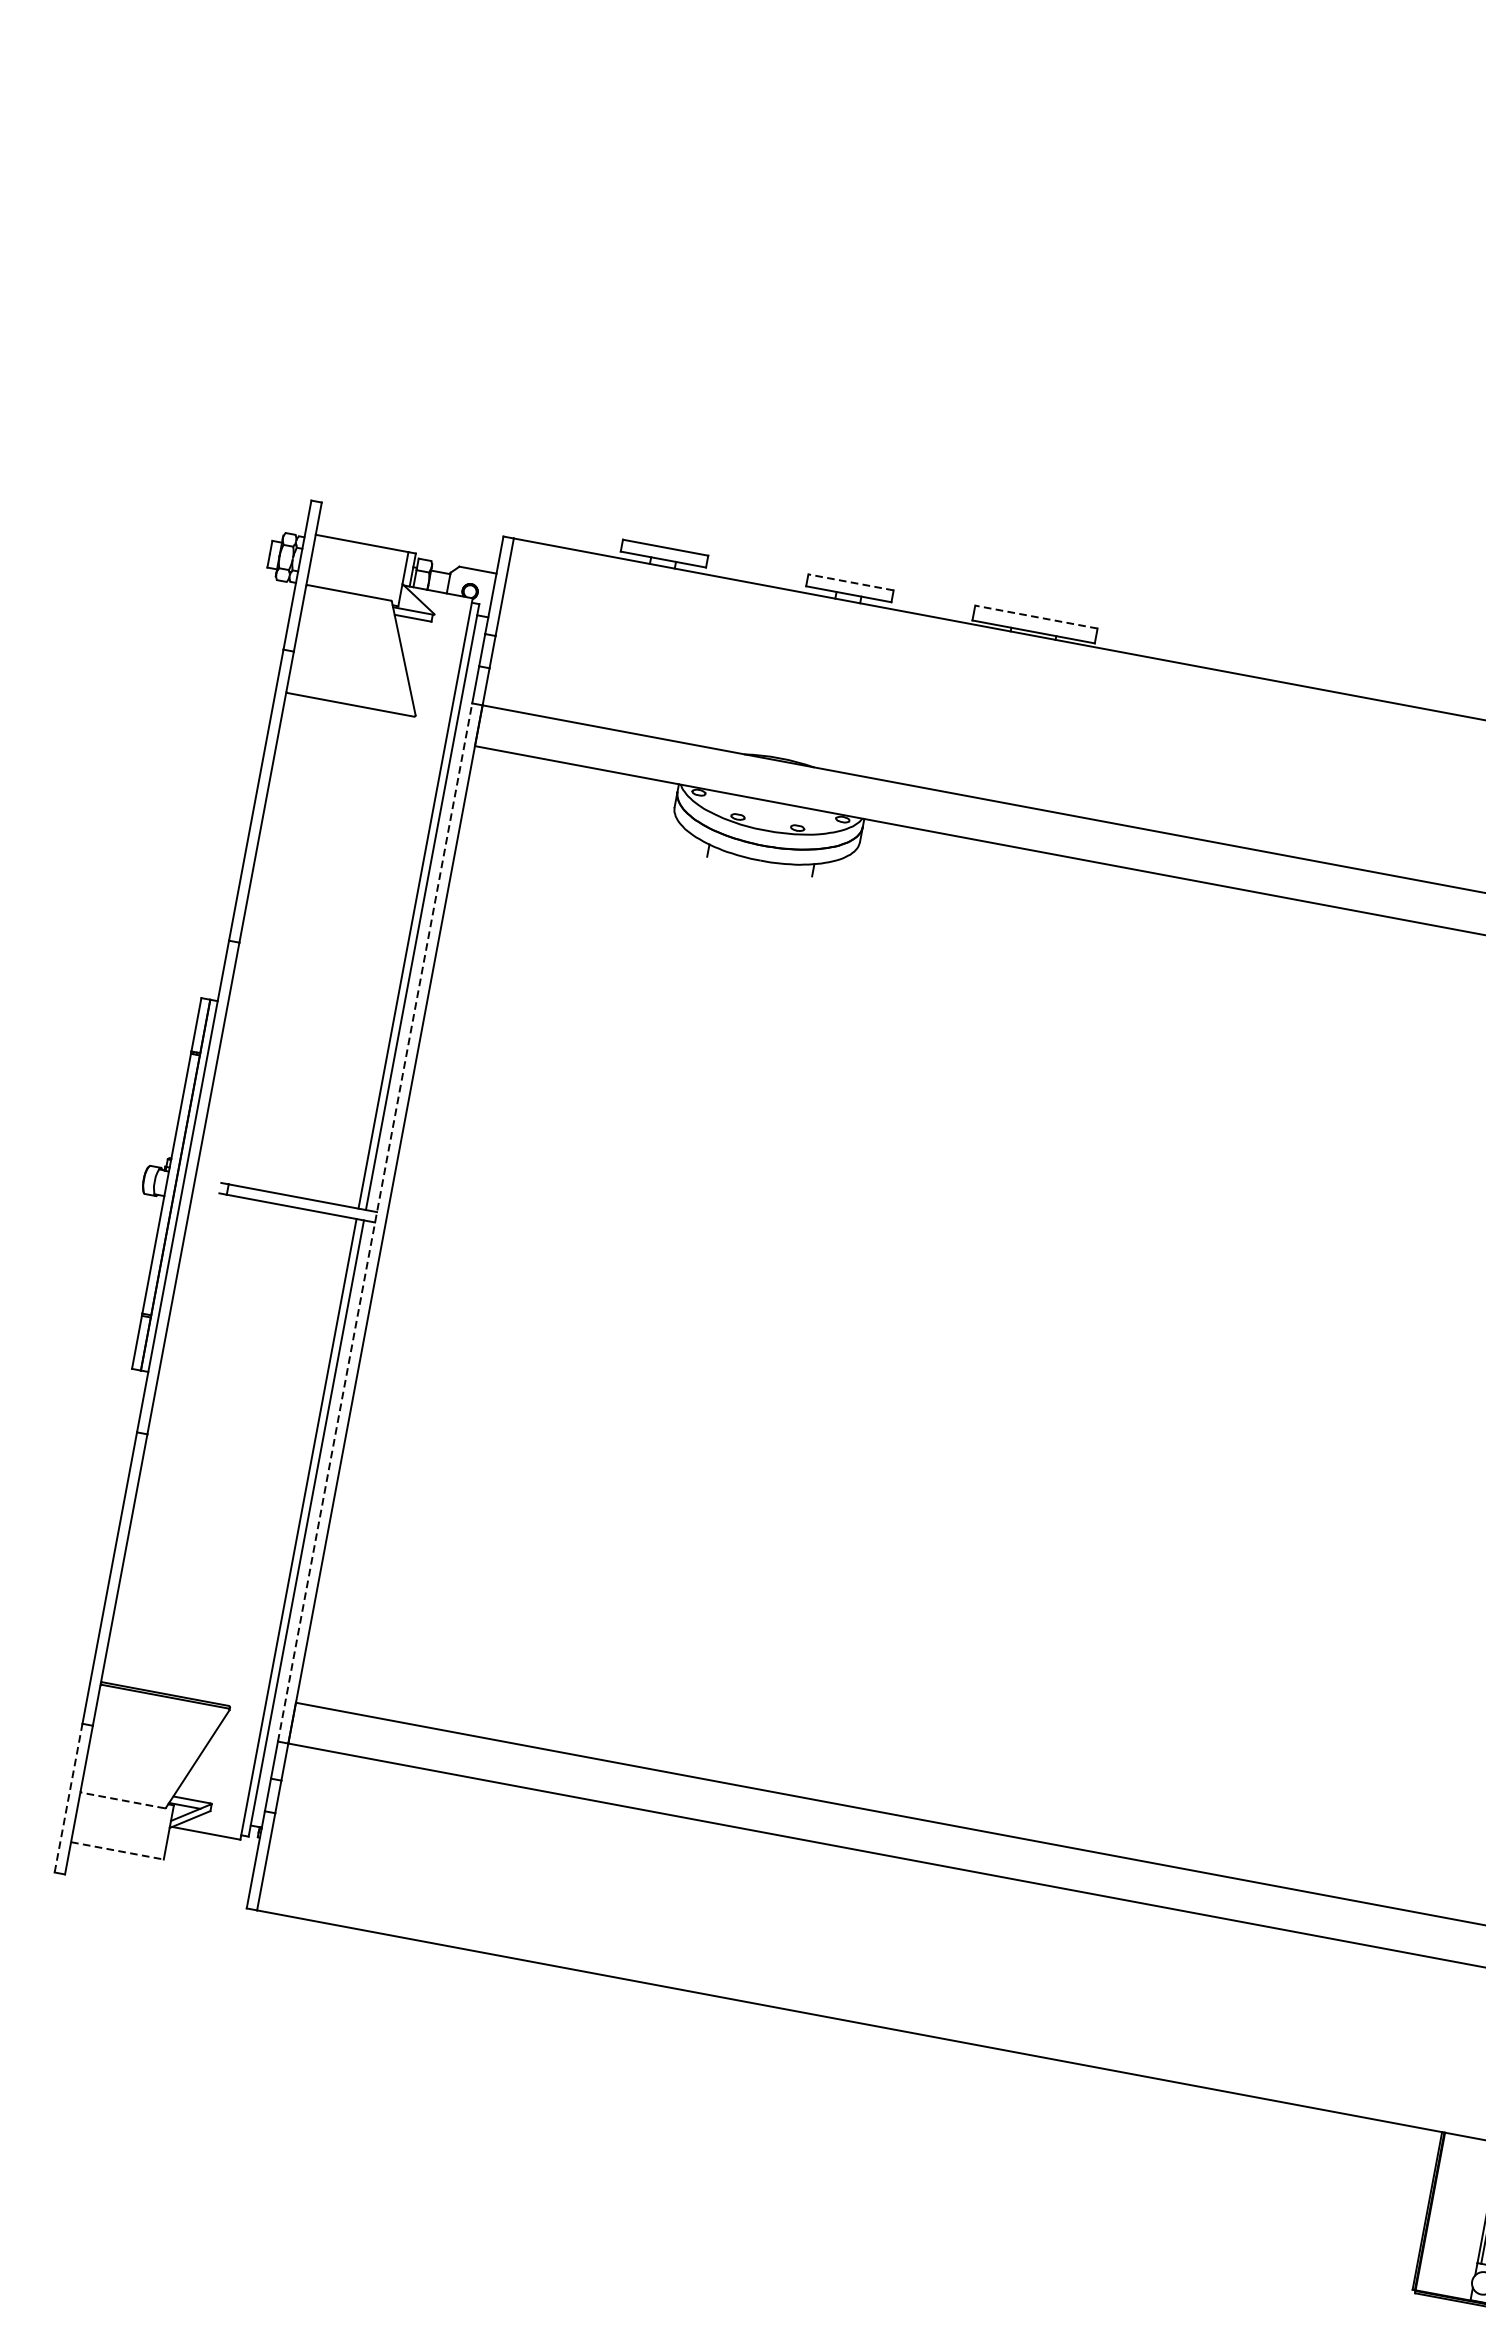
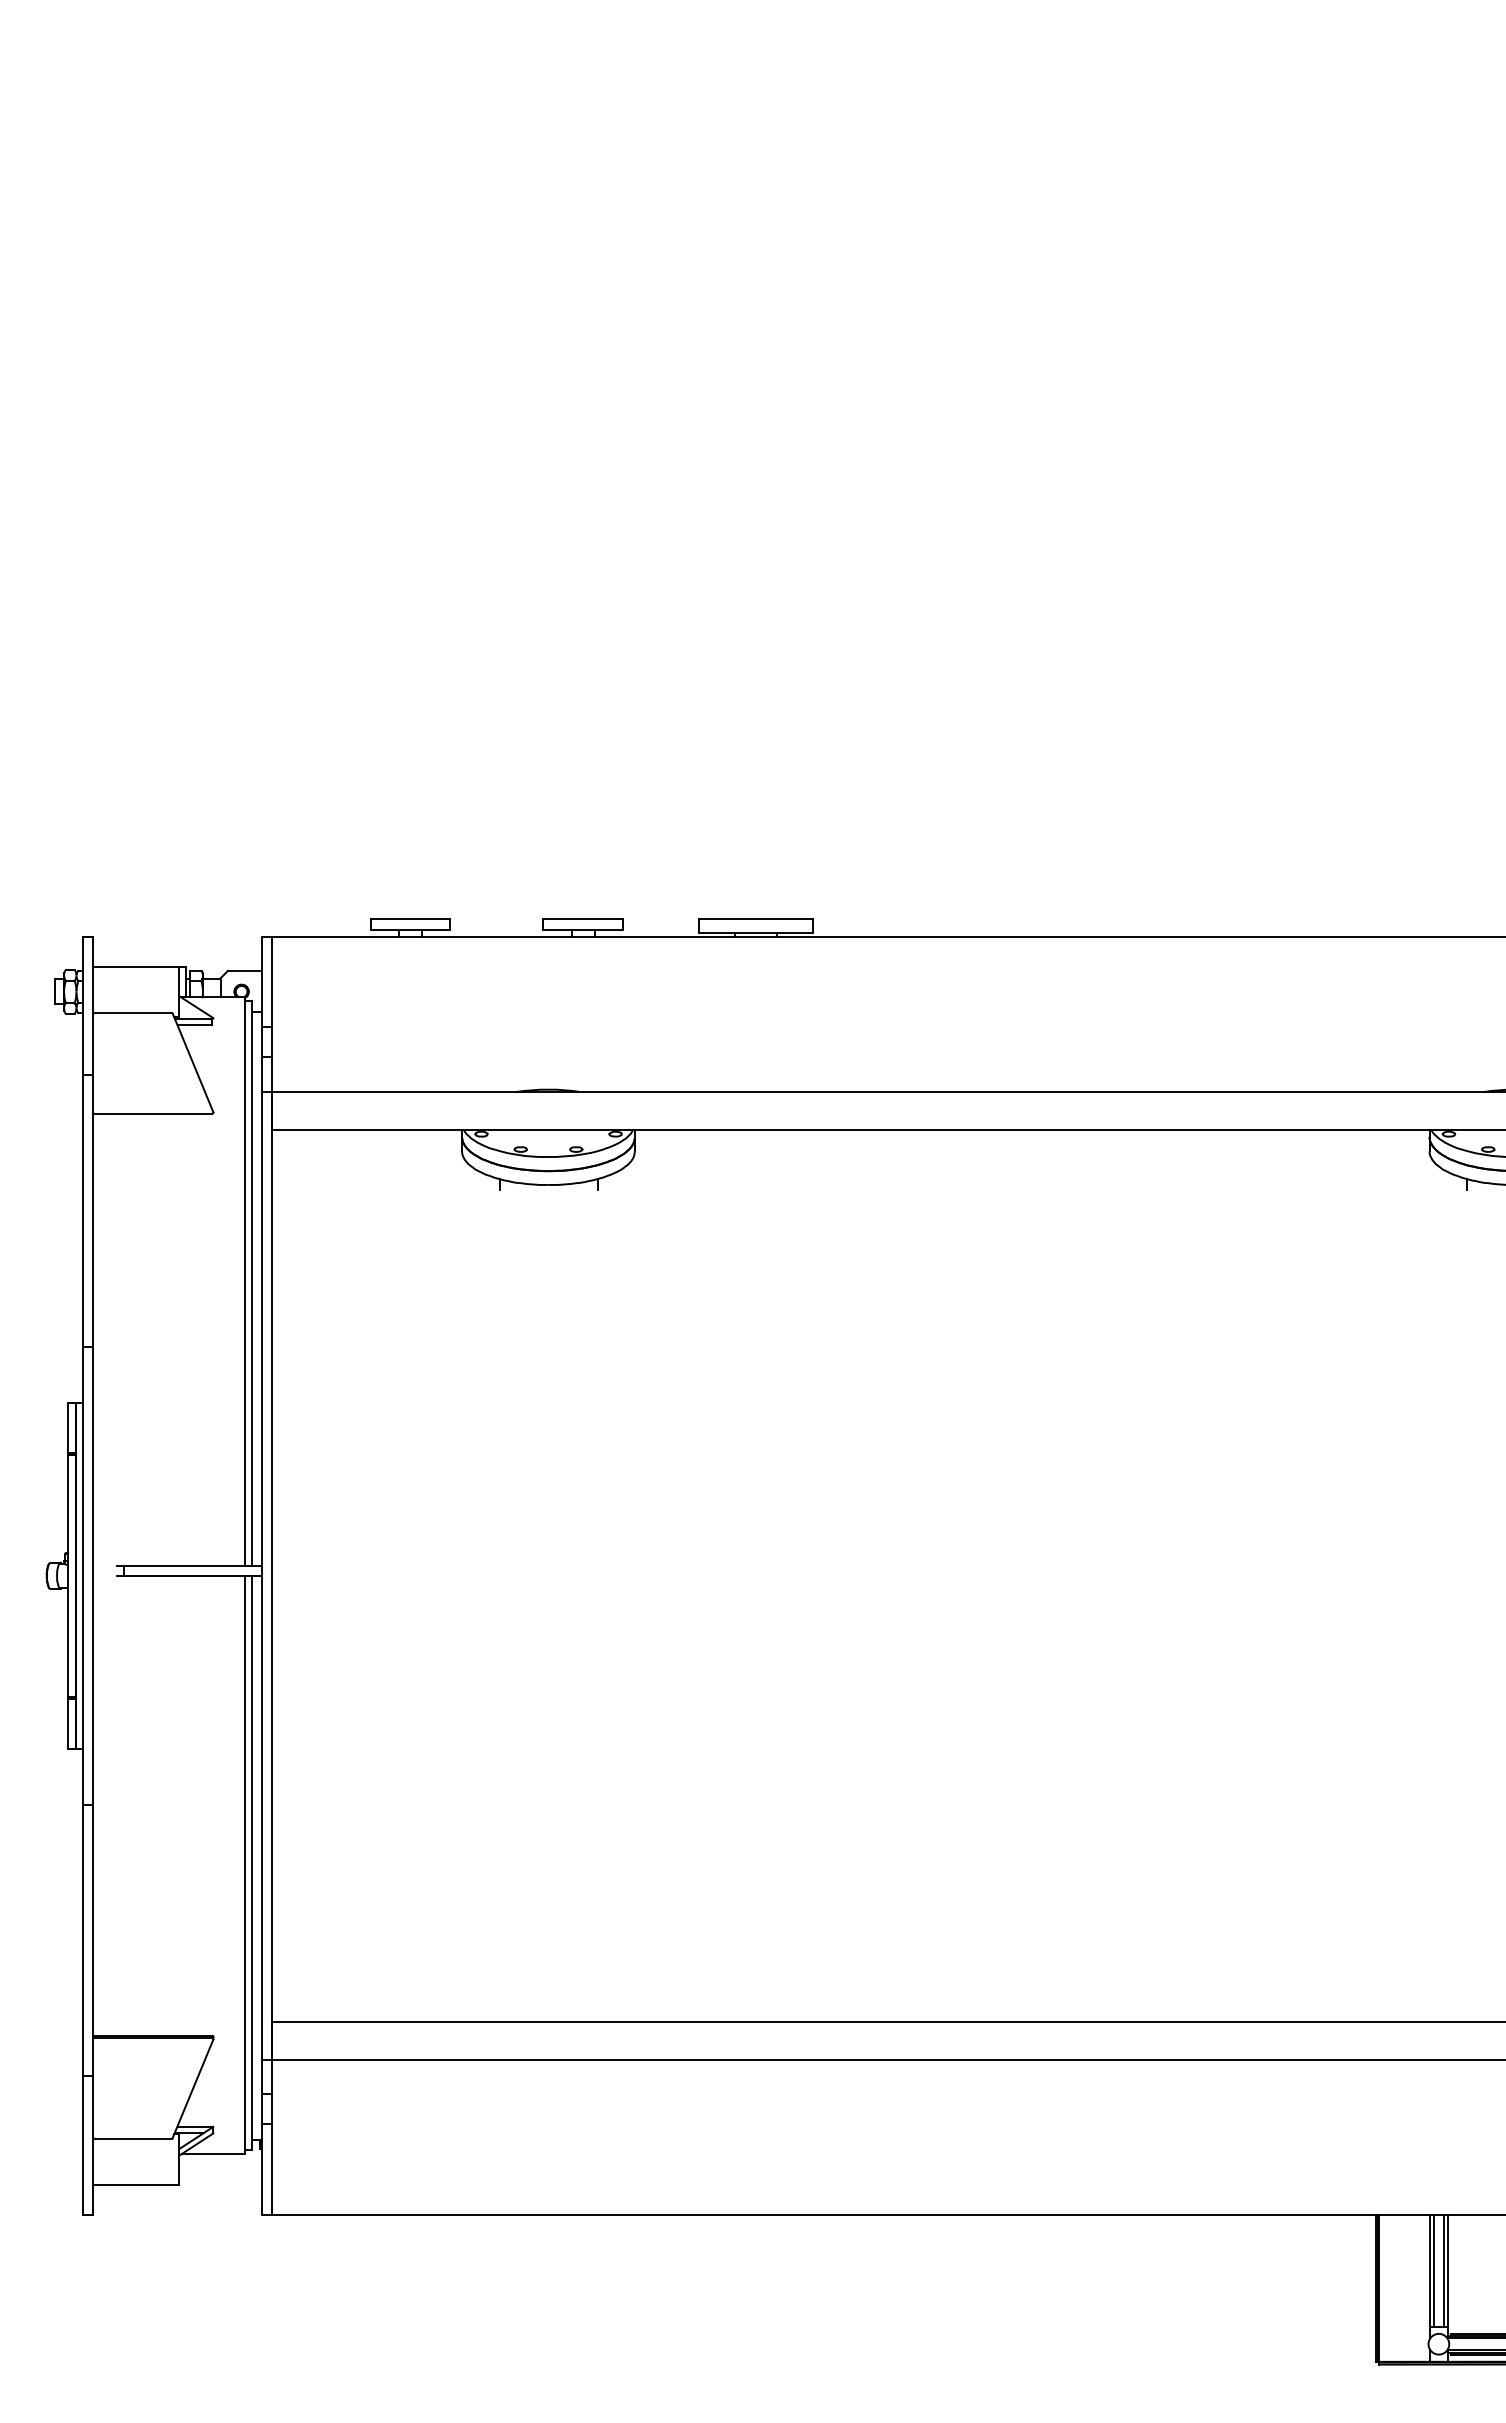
line: (851, 582) -> (583, 919), dashed -> solid
line: (1036, 617) -> (755, 919), dashed -> solid
line: (375, 1222) -> (262, 1575), dashed -> solid
line: (68, 1797) -> (83, 2145), dashed -> solid
line: (123, 1800) -> (133, 2138), dashed -> solid
line: (117, 1850) -> (136, 2184), dashed -> solid

